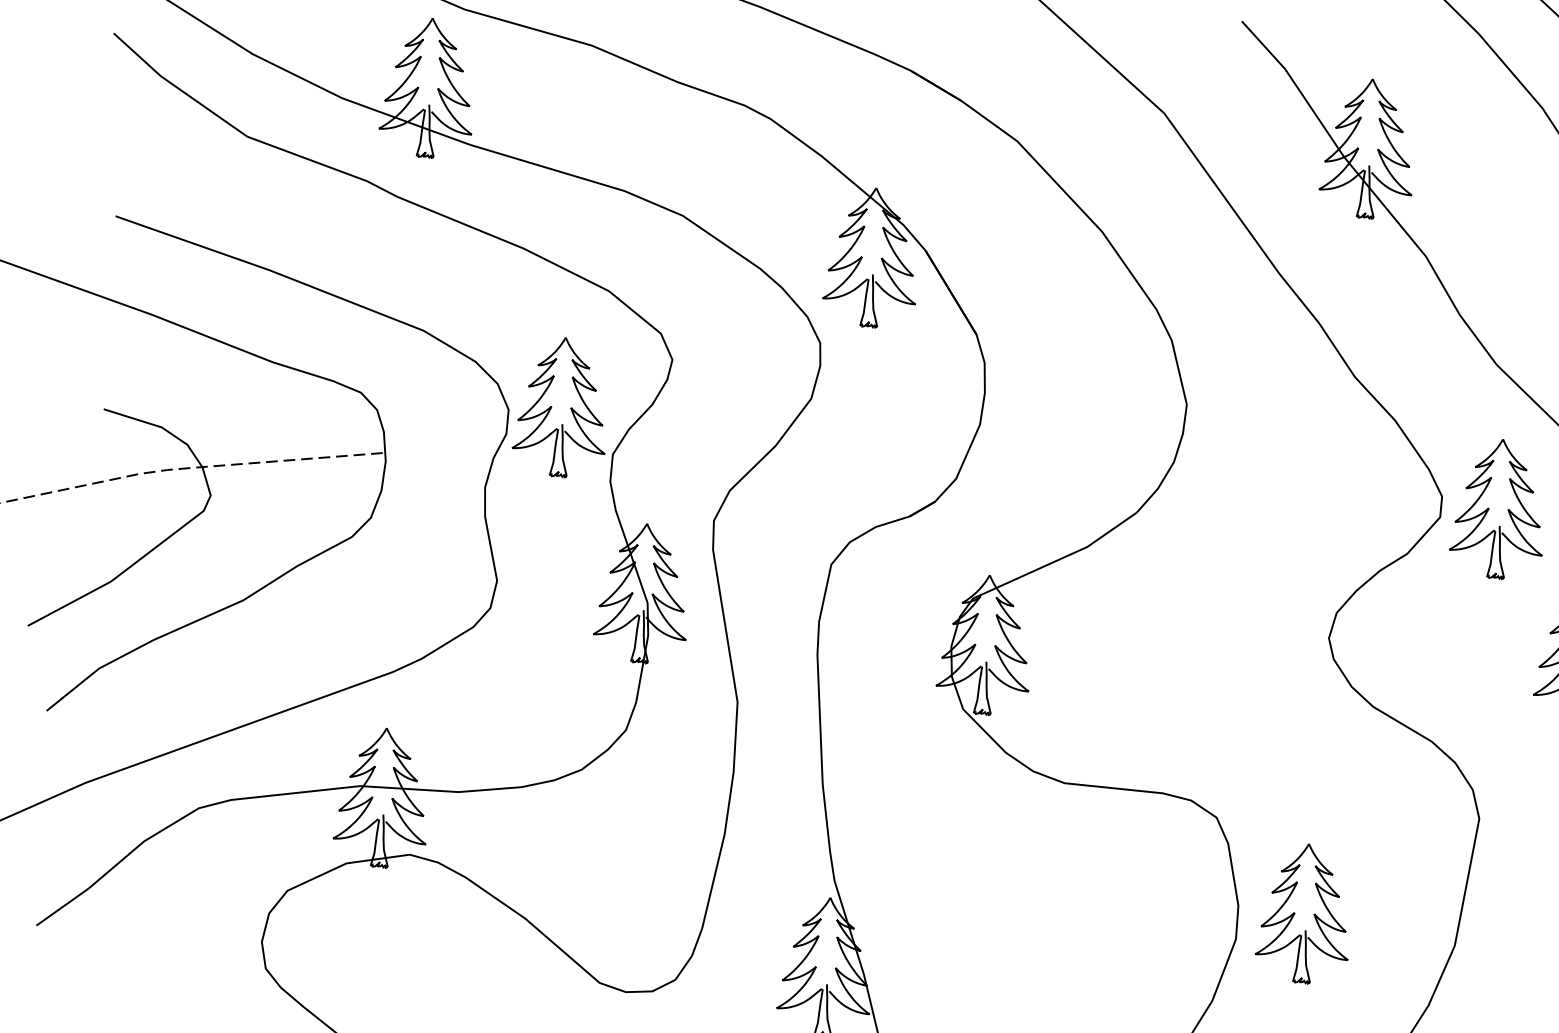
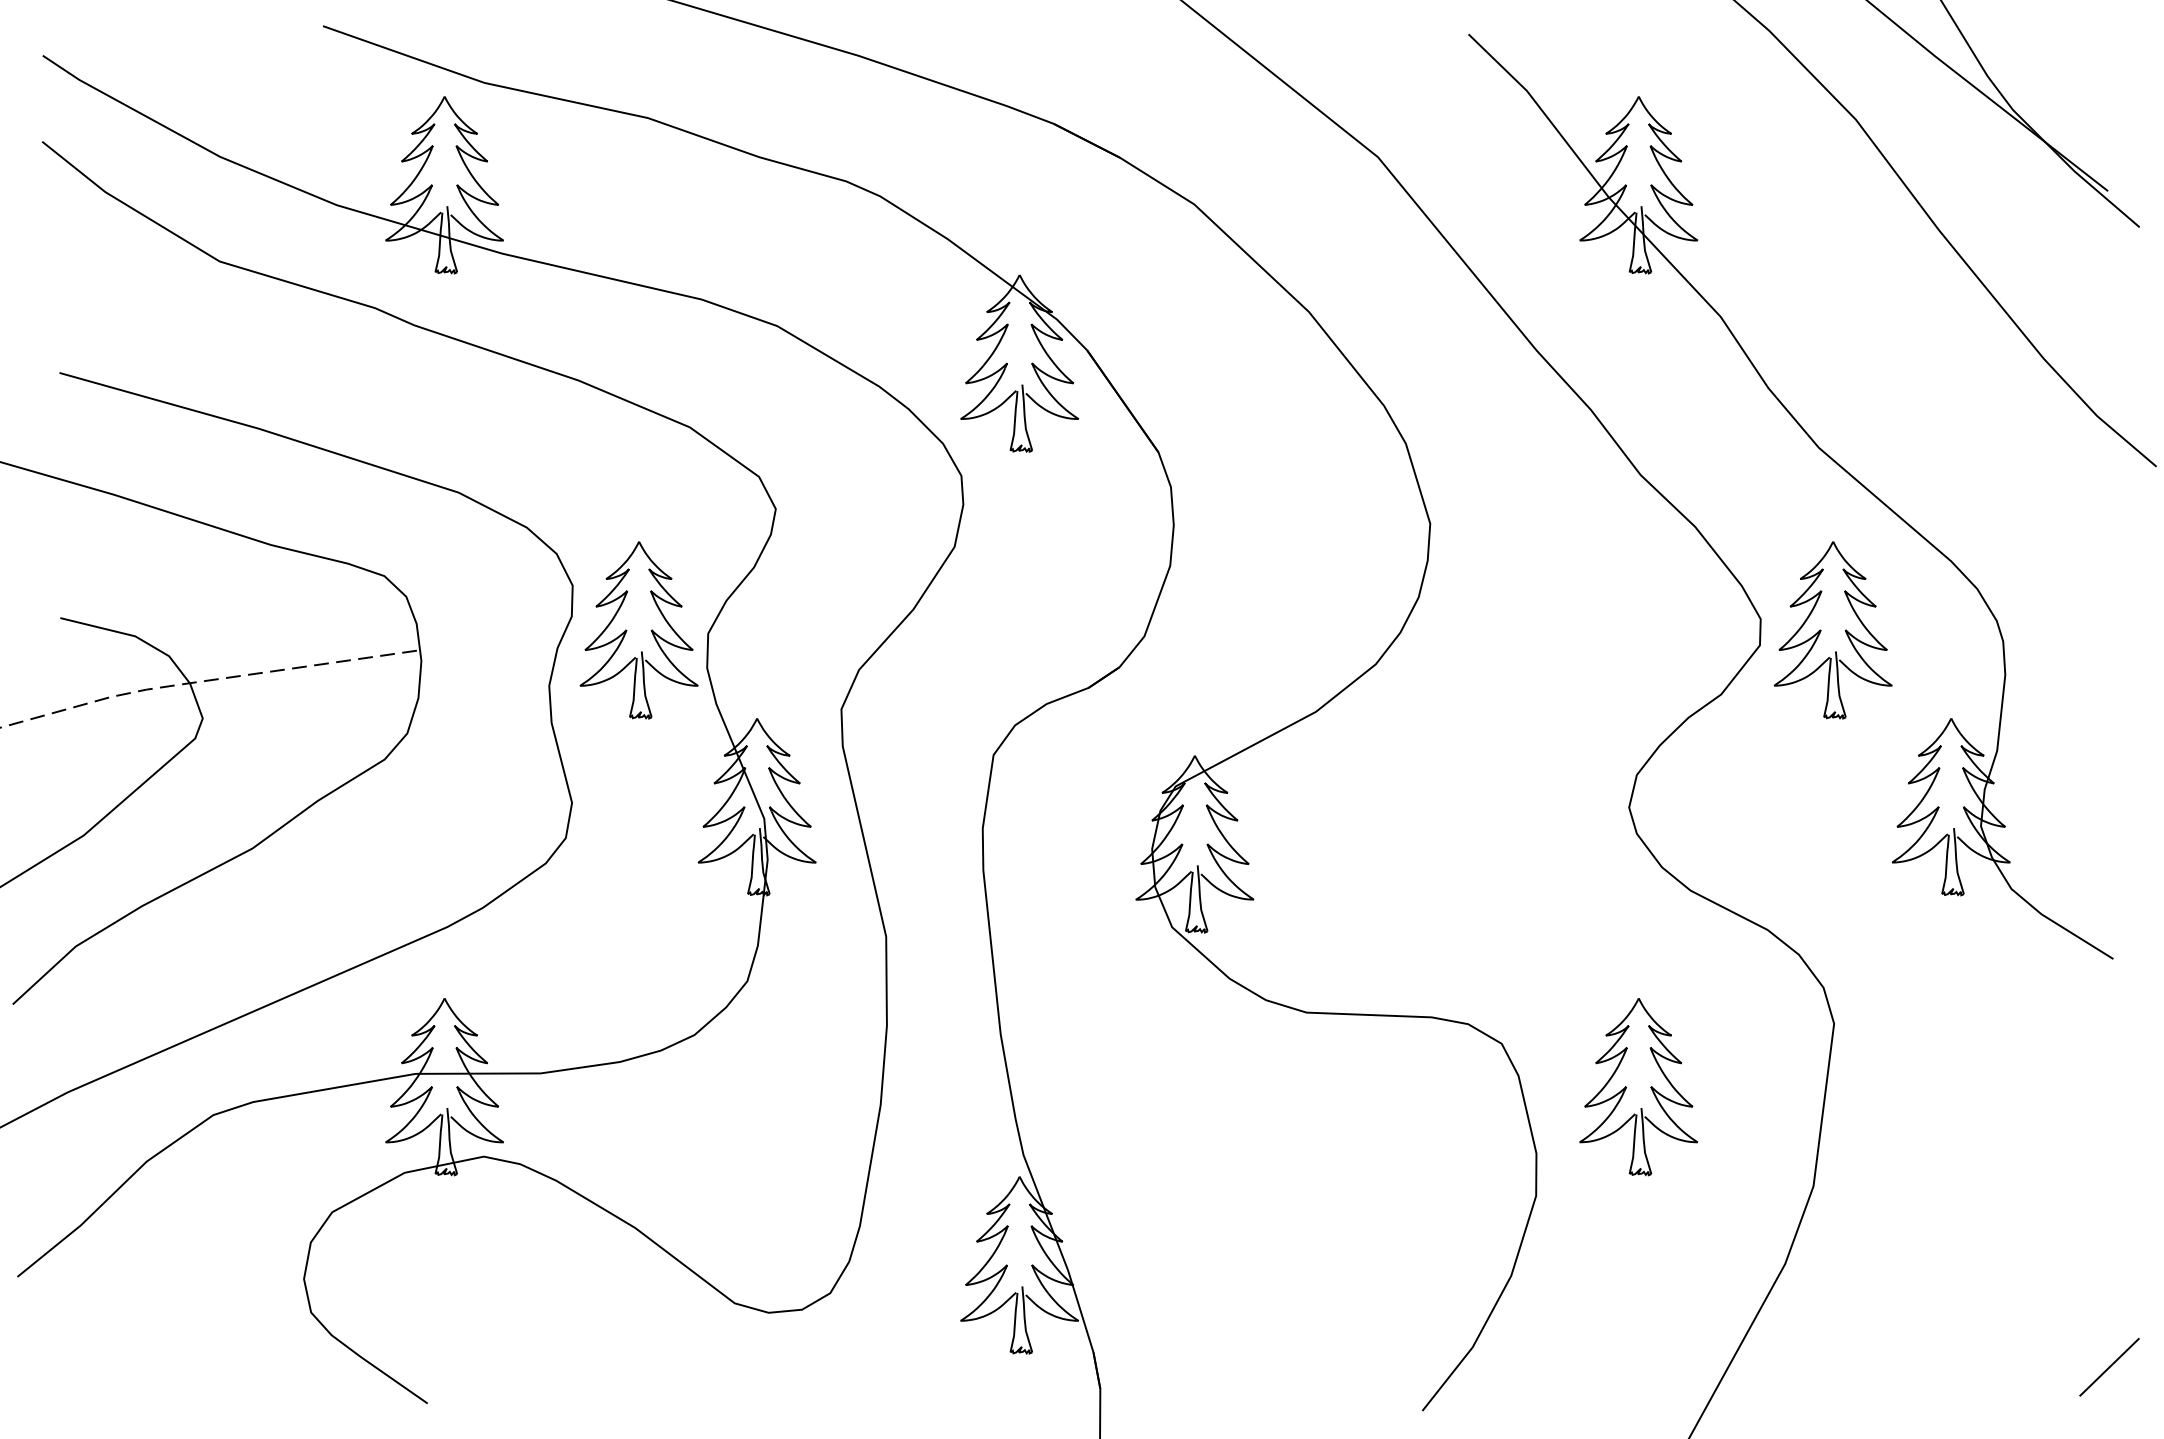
part: (552, 406) -> (627, 630), moved
part: (1304, 914) -> (1638, 1087), moved

